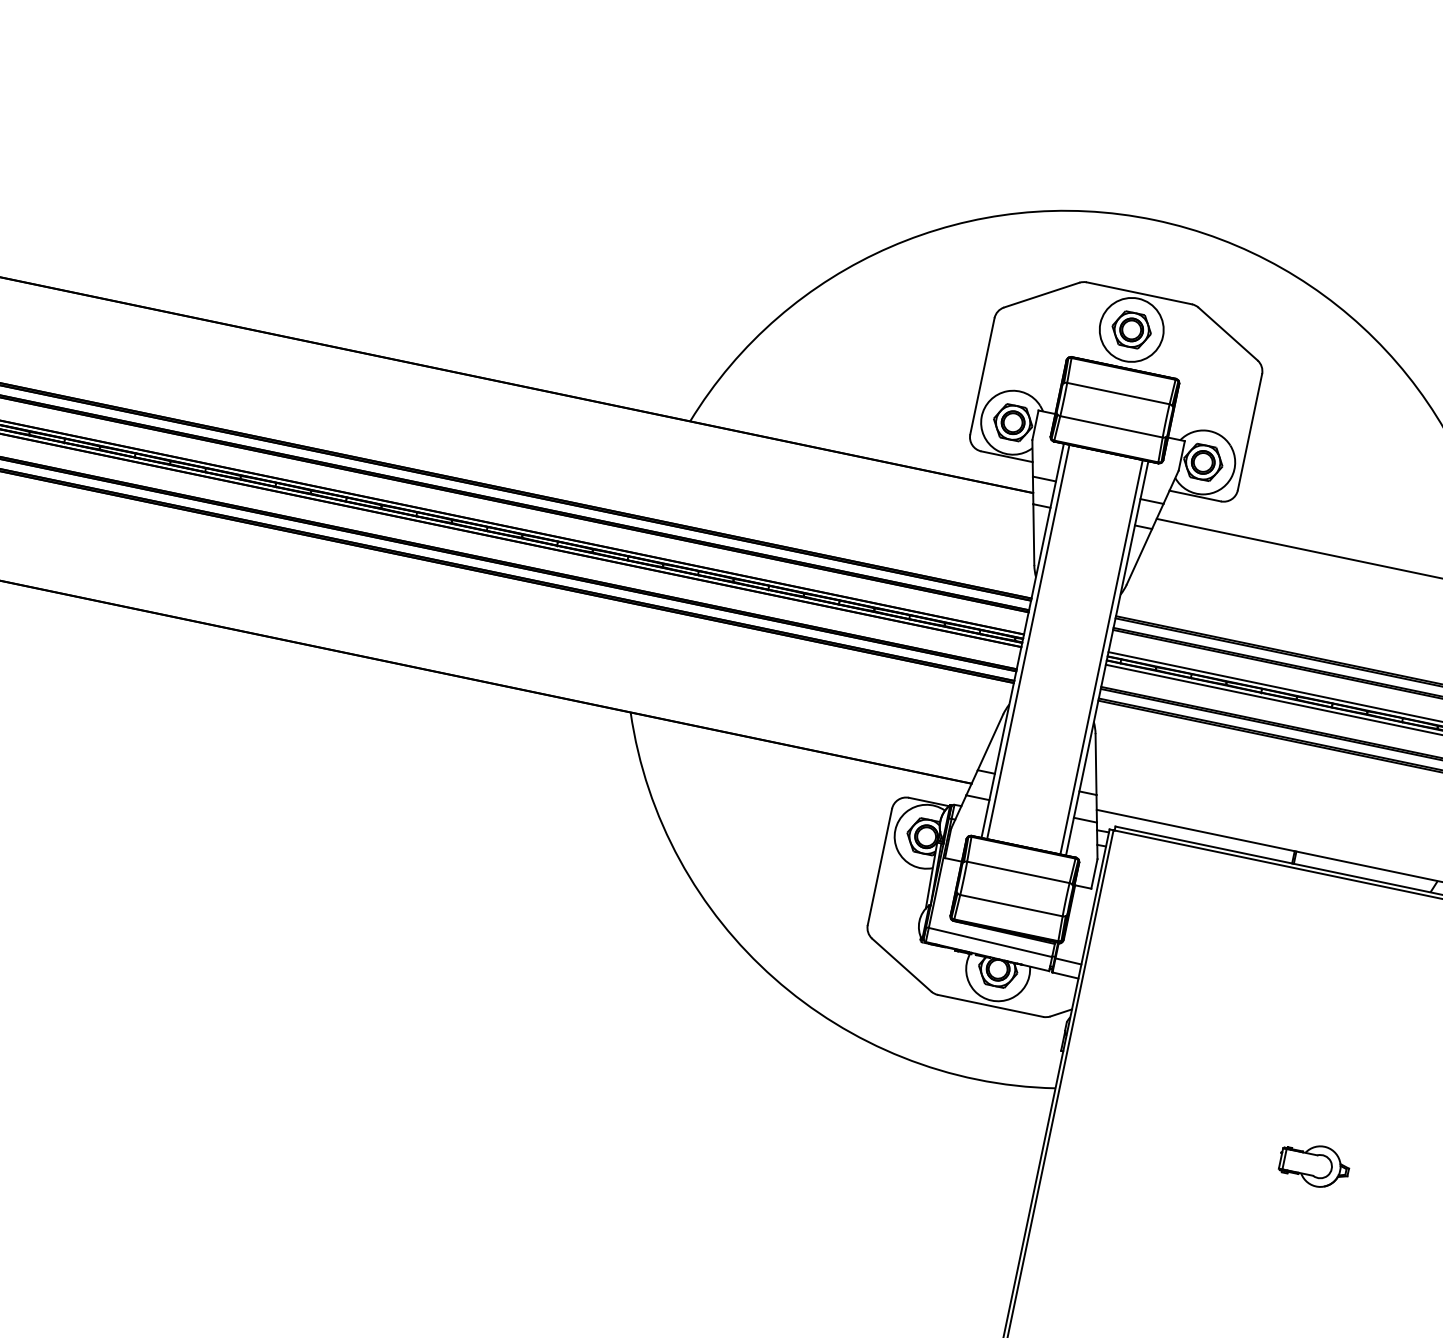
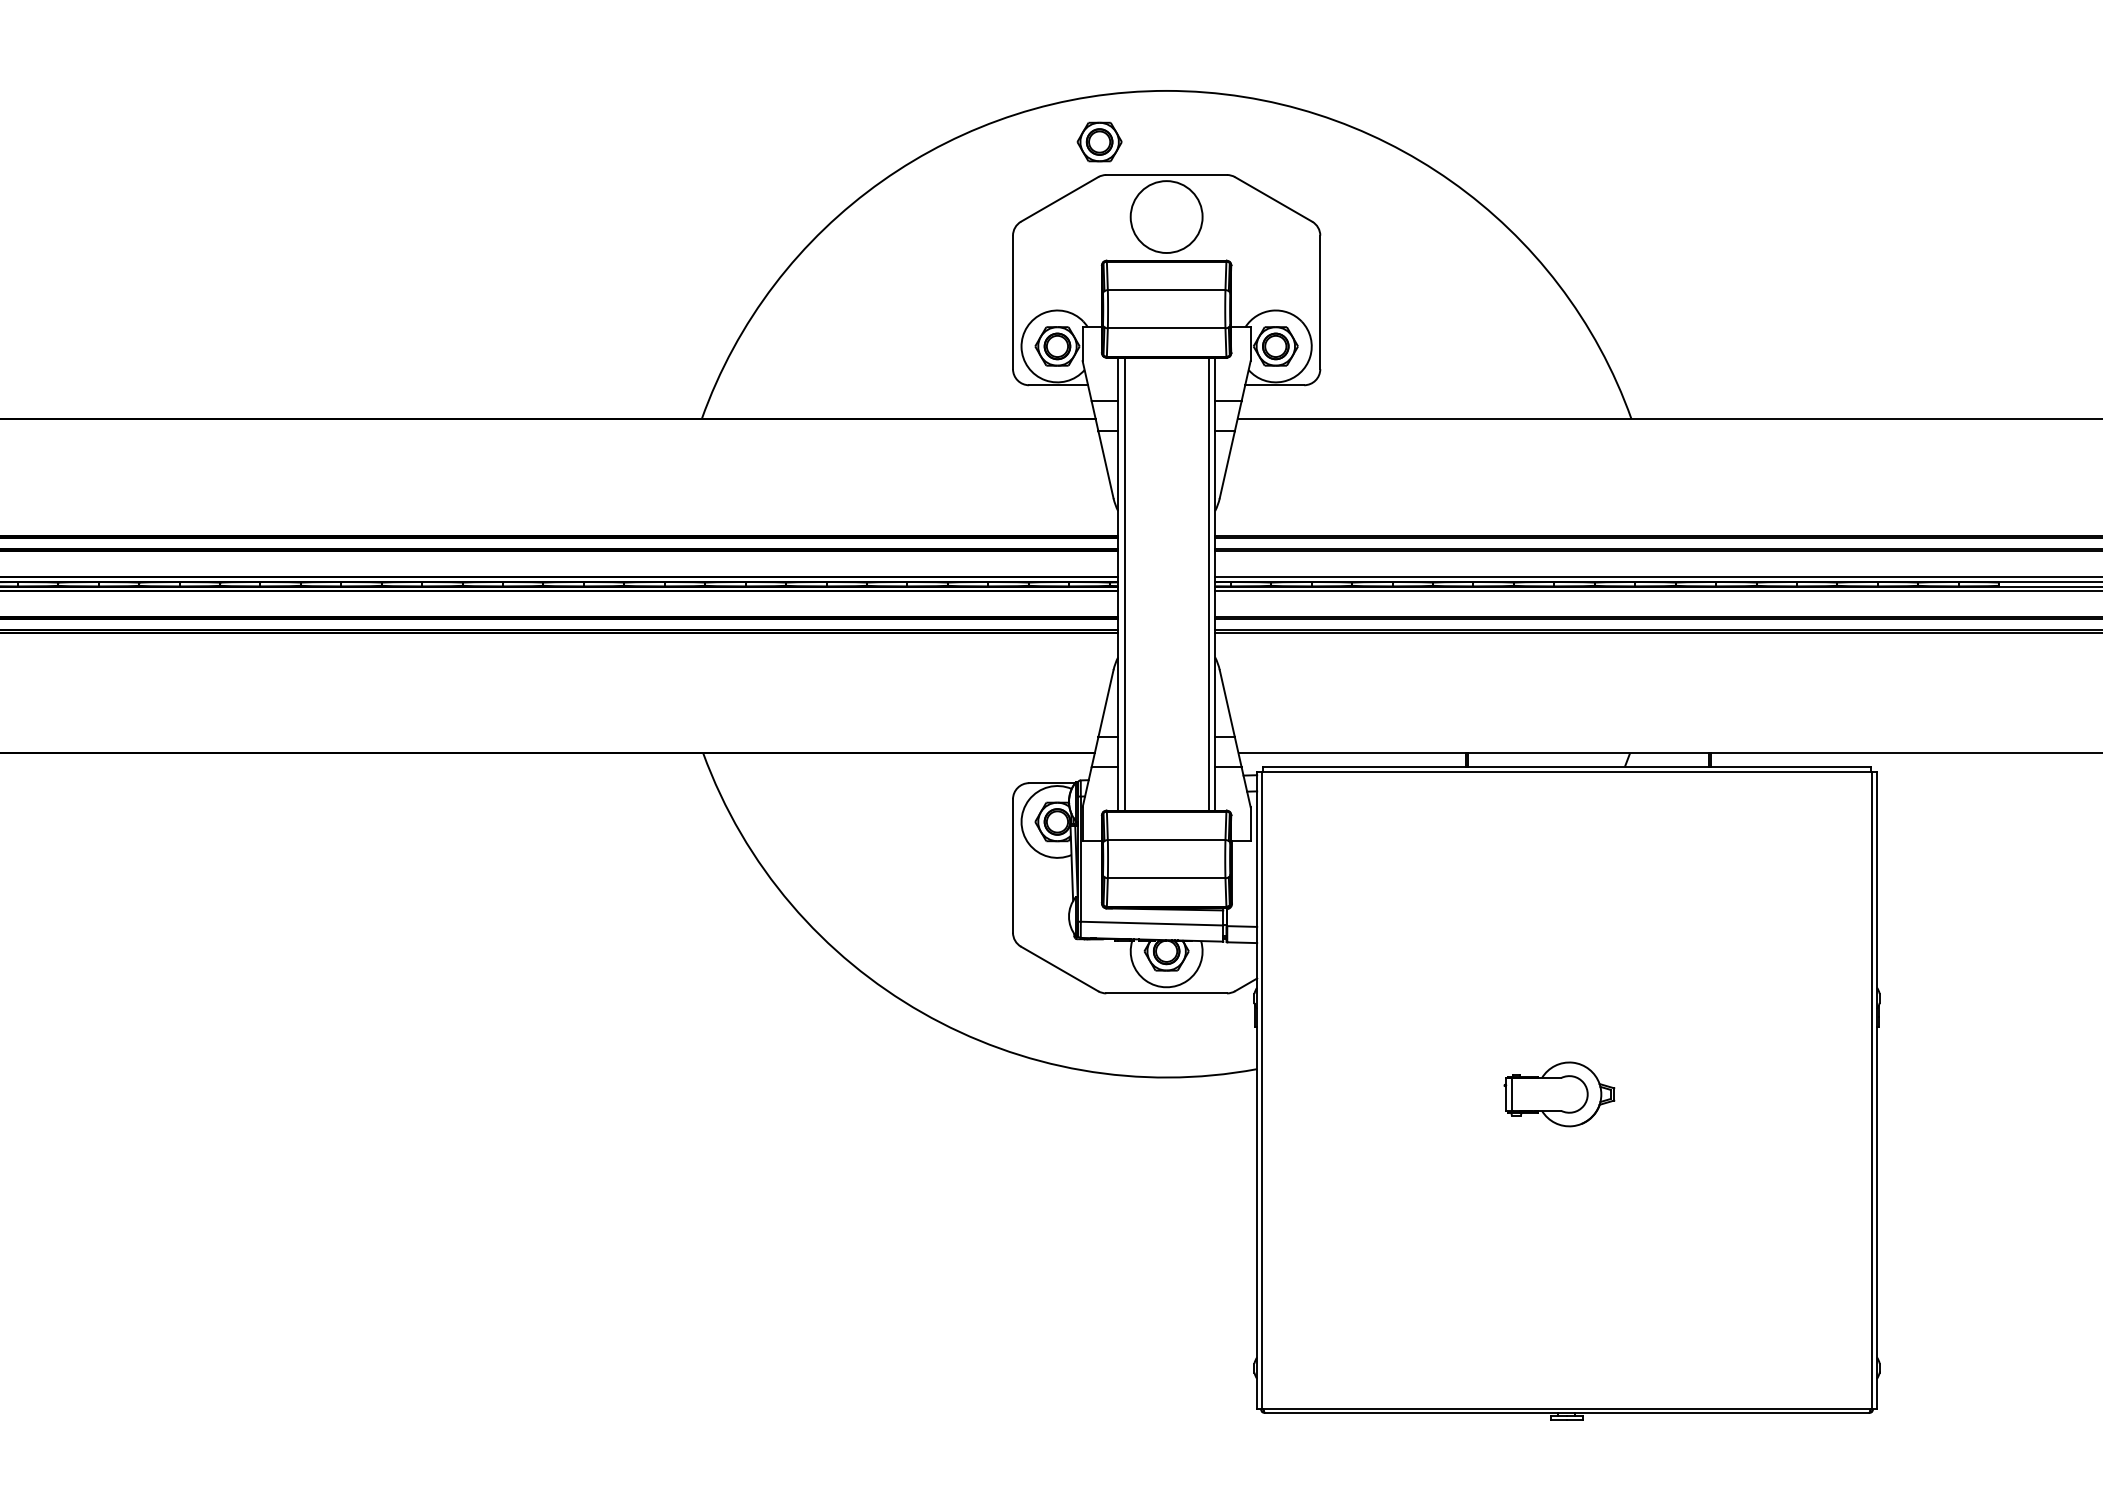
part: (1131, 329) -> (1099, 141), moved
part: (1314, 1165) -> (1559, 1094), size x1.4

